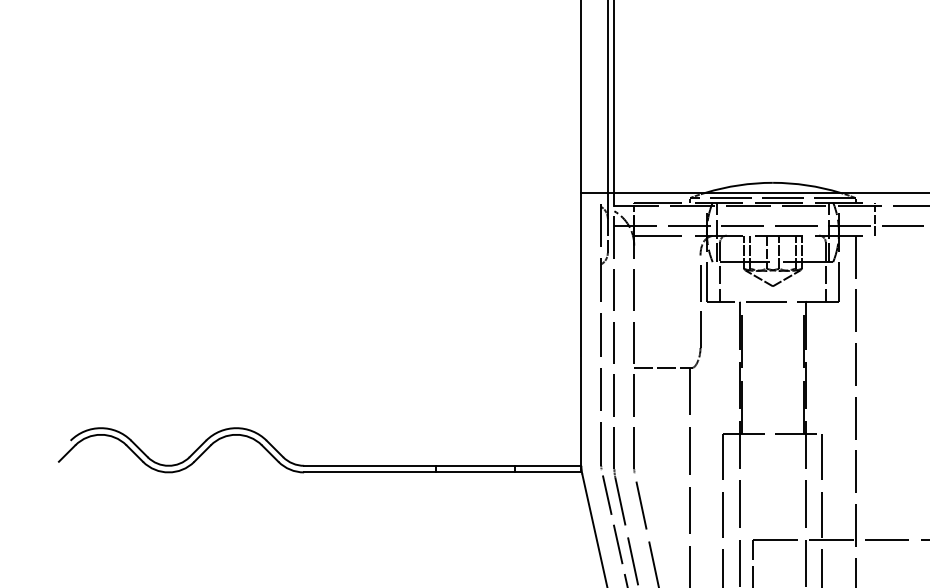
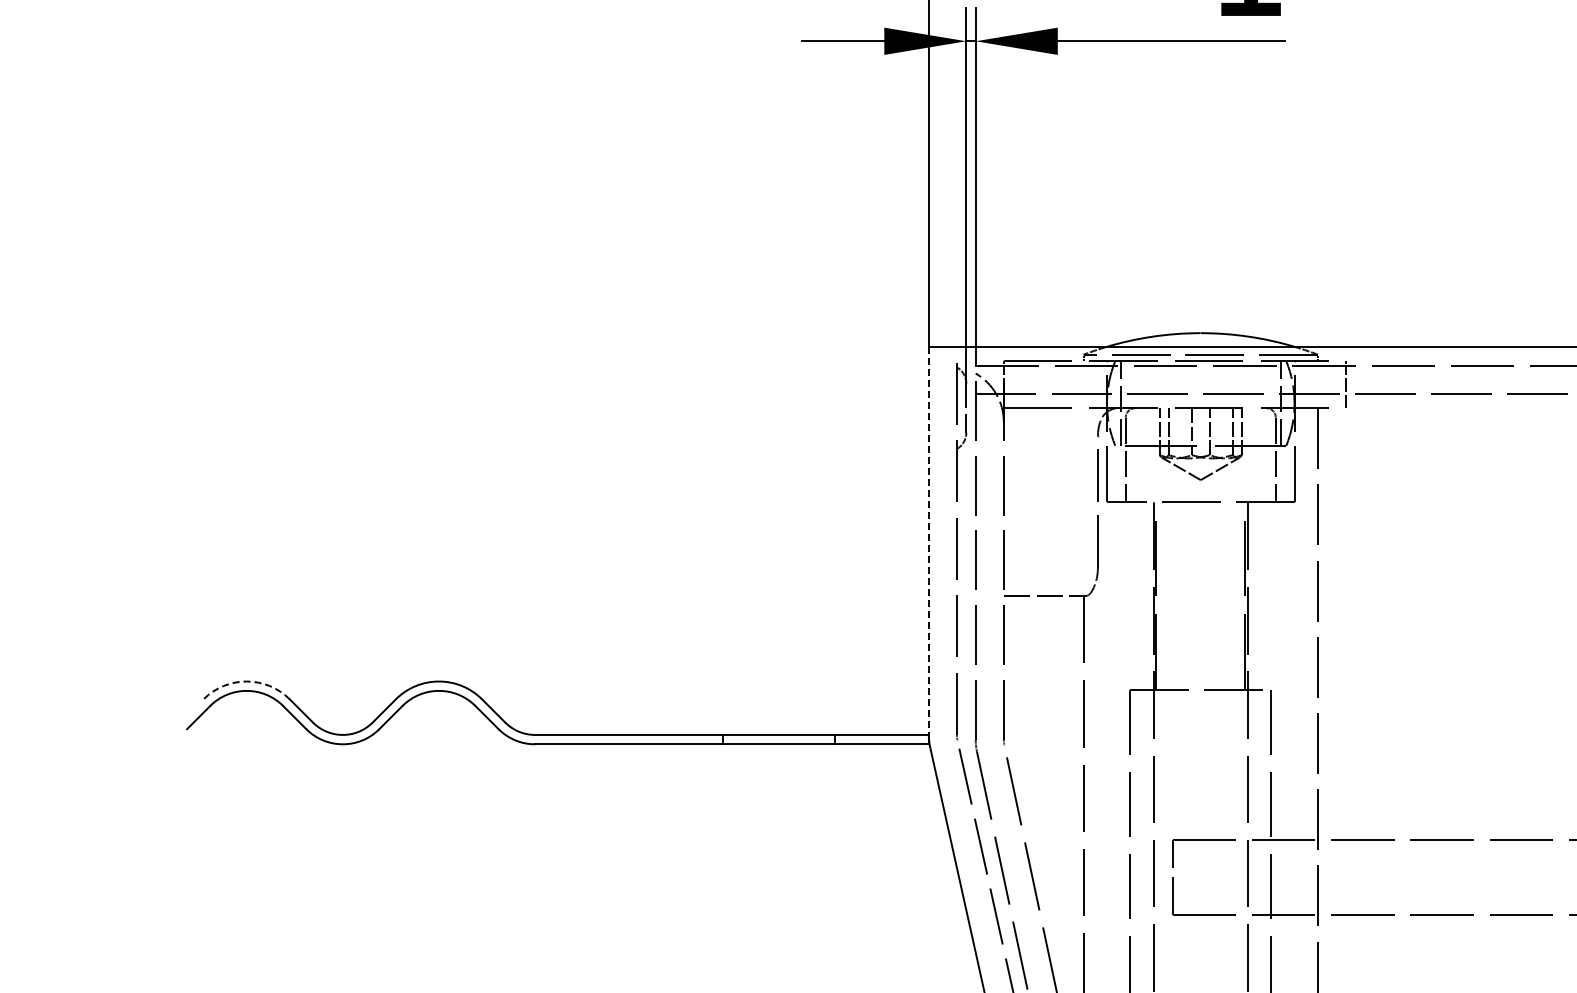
line: (581, 329) -> (928, 541), solid -> dashed
arc: (100, 428) -> (246, 681), solid -> dashed

